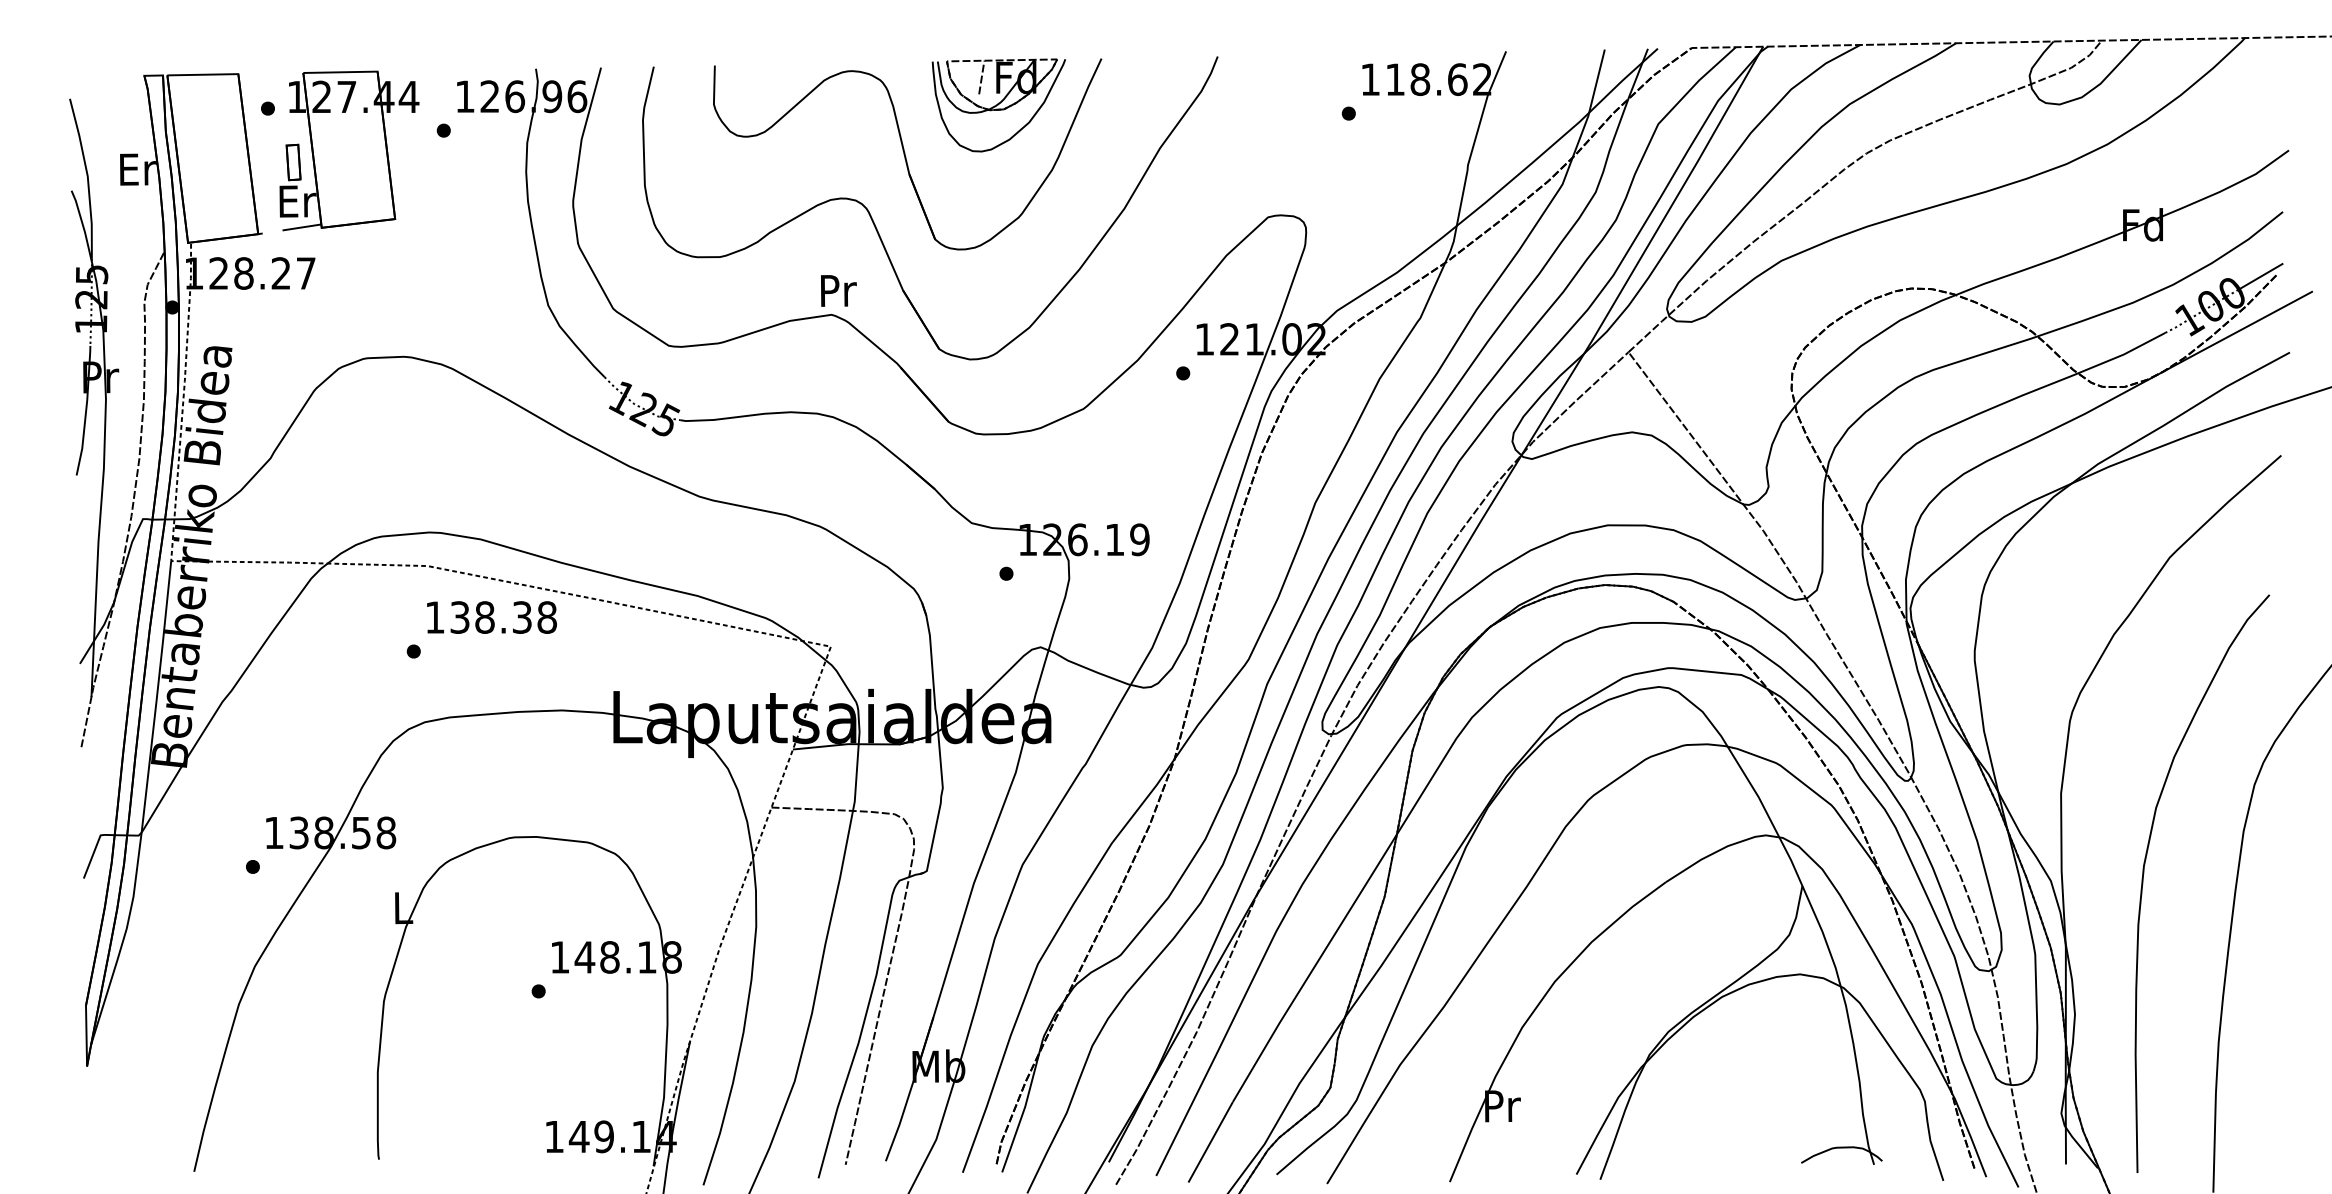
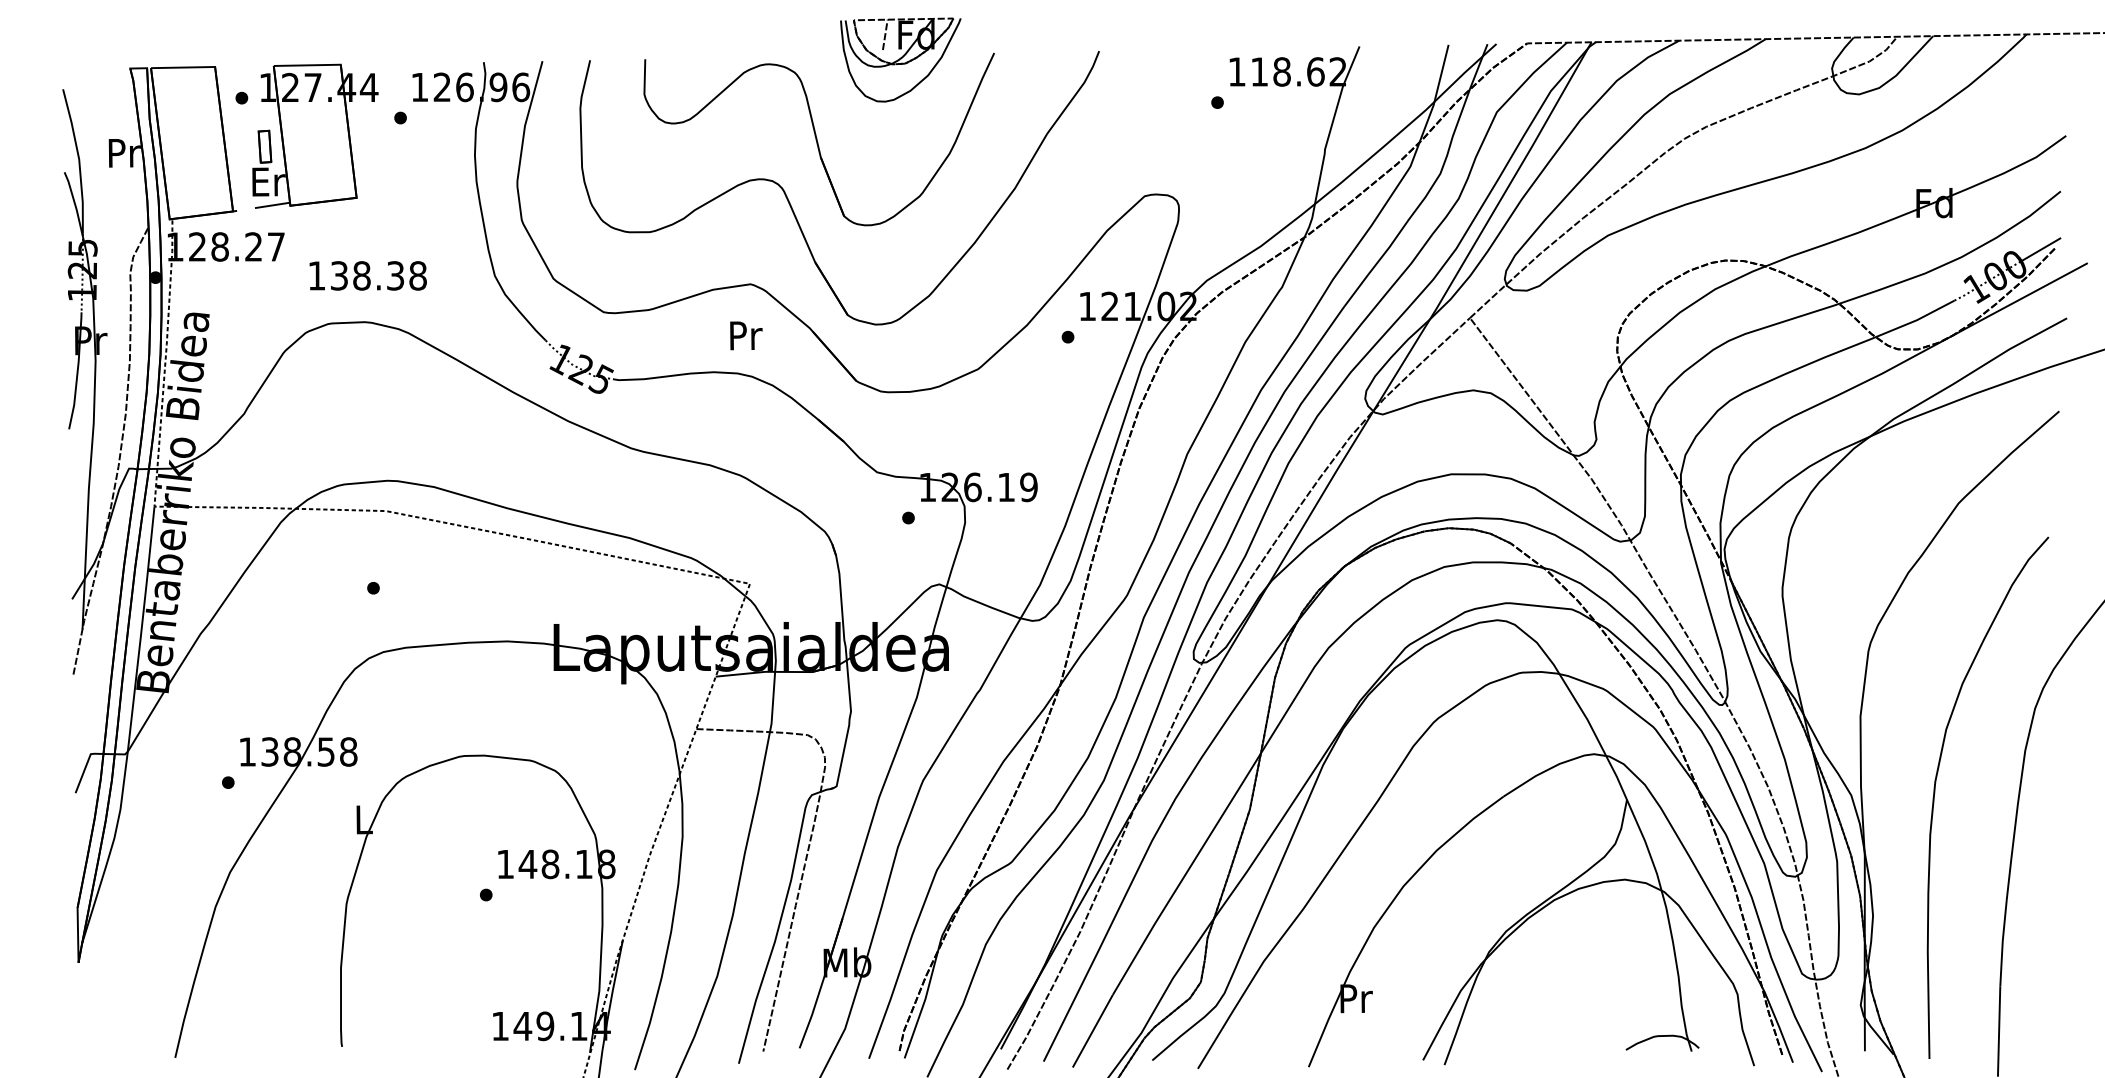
part: (998, 105) -> (900, 60), moved
text: (137, 169) -> (124, 153), Er -> Pr
text: (838, 290) -> (746, 335), moved
text: (491, 617) -> (367, 275), moved

